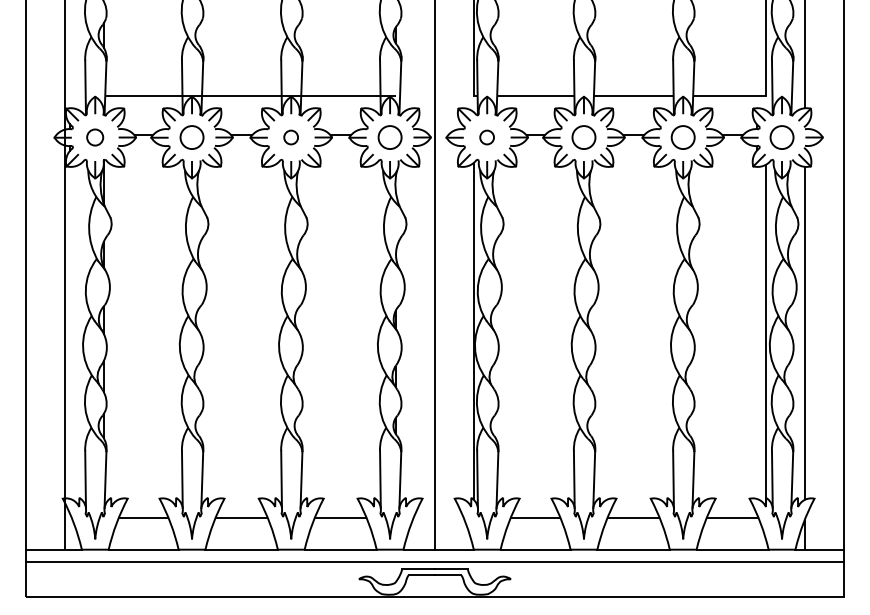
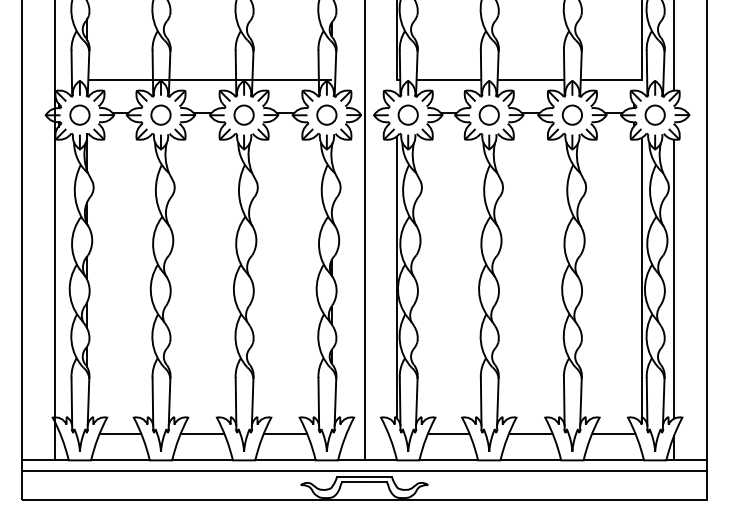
circle: (94, 137) -> (79, 115), size x1.43
circle: (290, 137) -> (243, 115), size x1.67
circle: (486, 137) -> (407, 115), size x1.67

